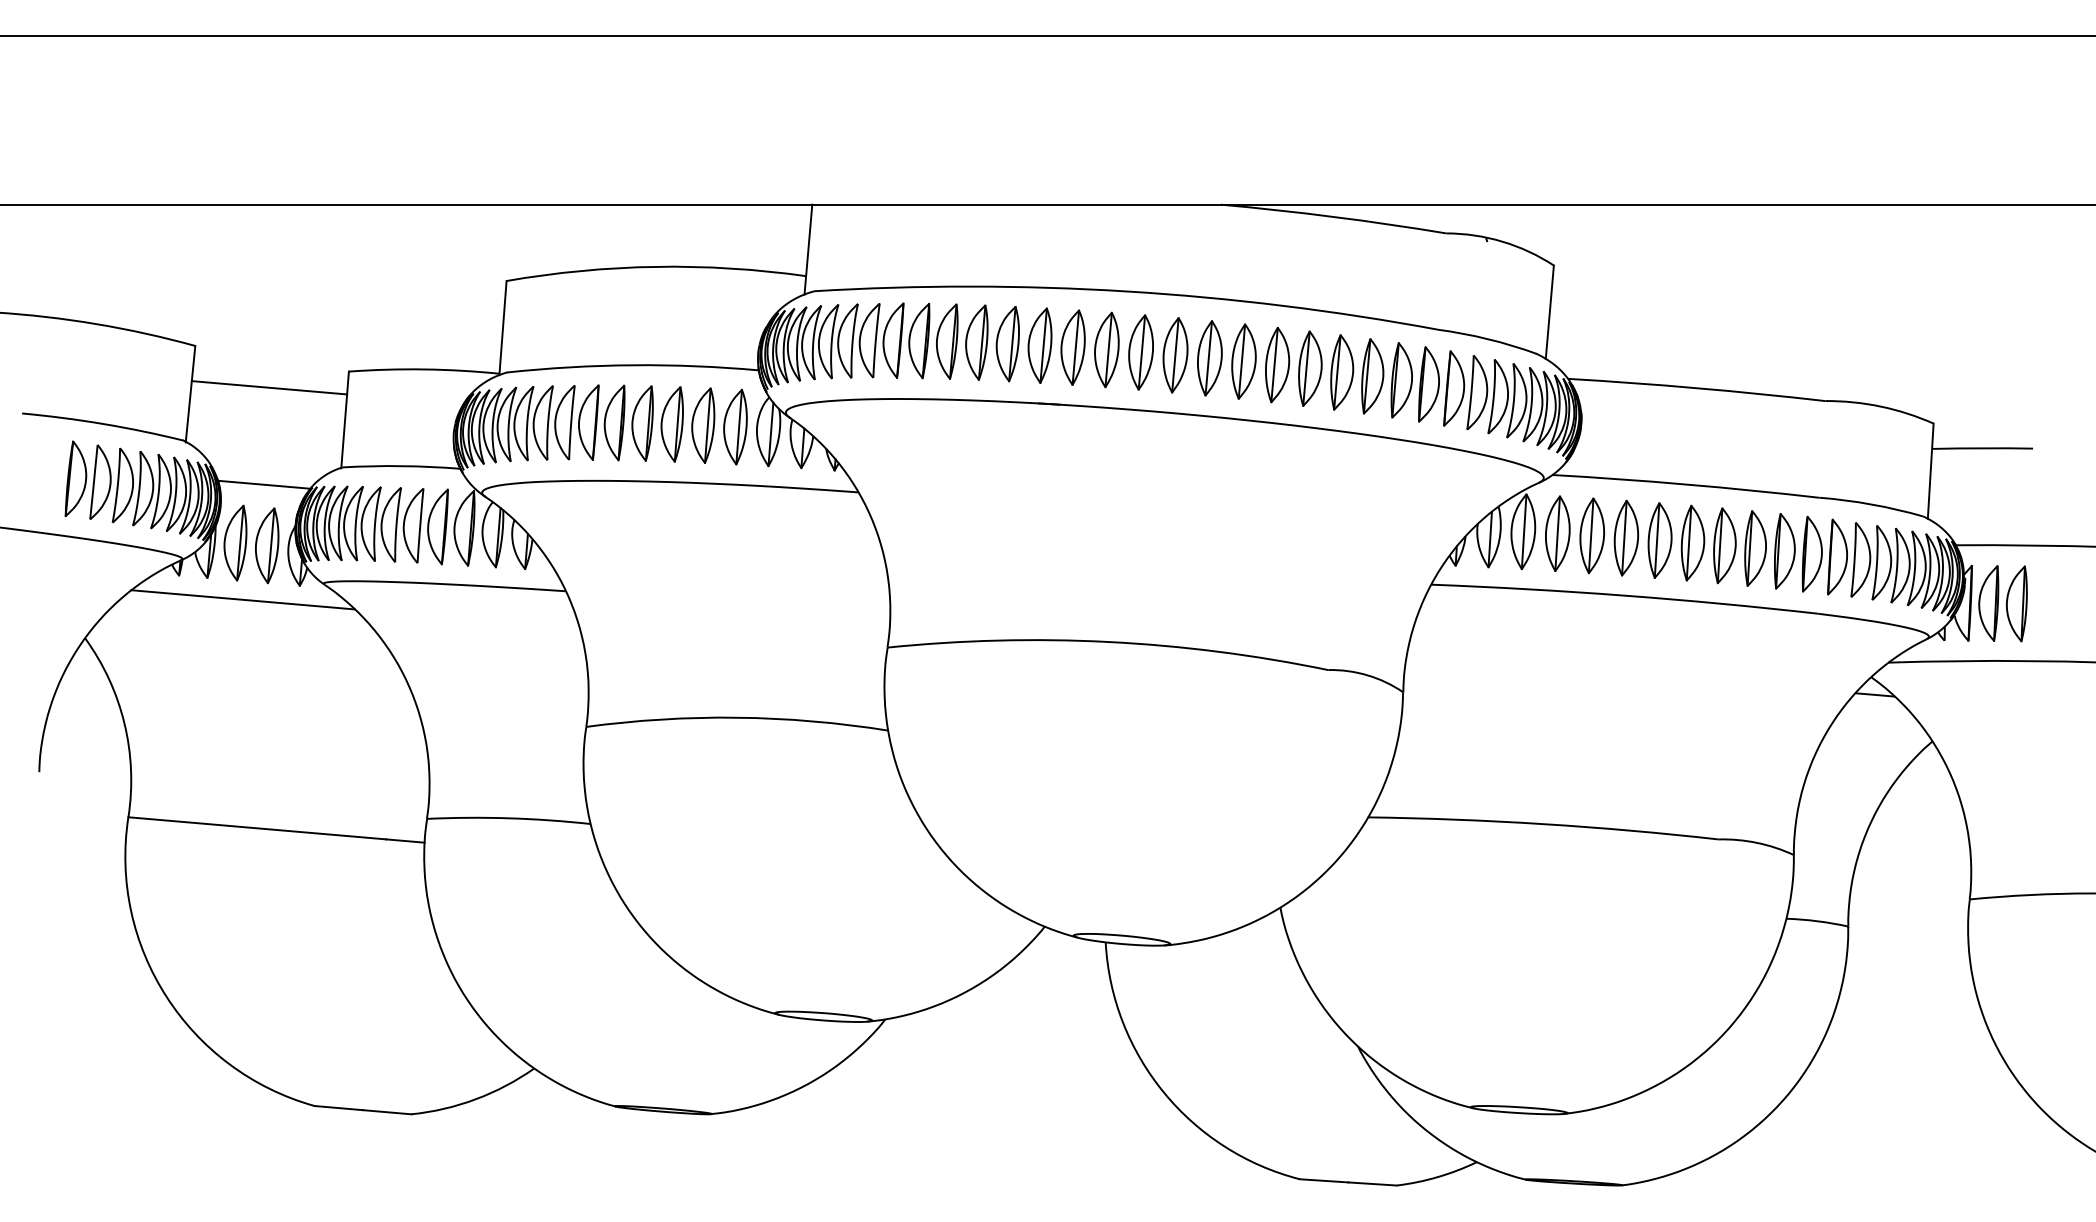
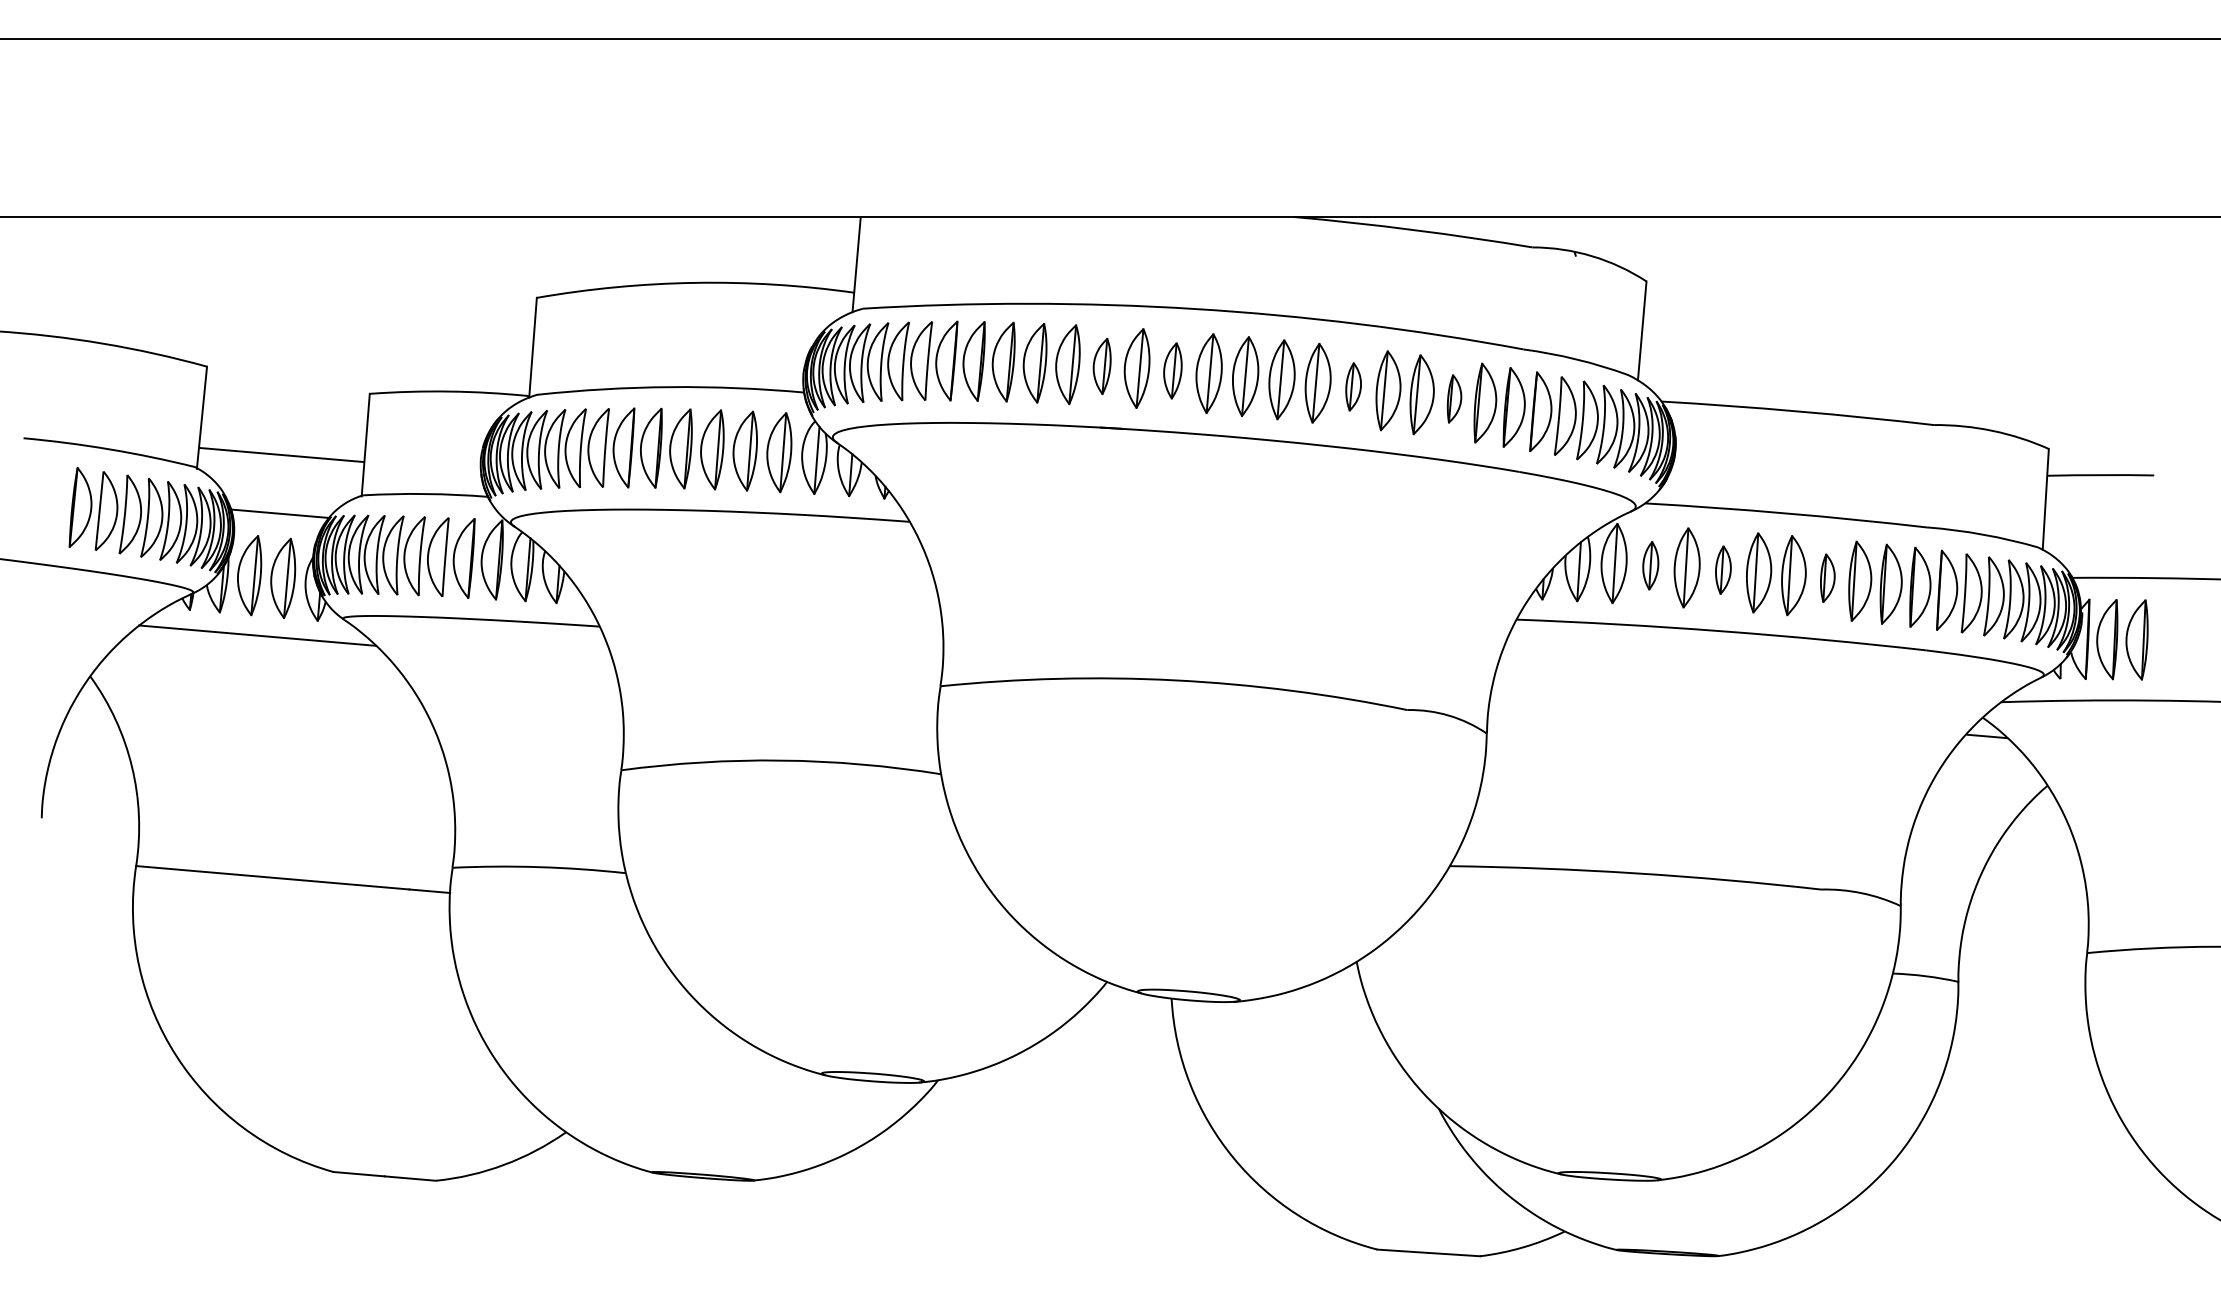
part: (1040, 345) -> (1102, 366), size x0.7
part: (1106, 349) -> (1172, 370), size x0.7
part: (1277, 364) -> (1353, 386), size x0.6
part: (1372, 375) -> (1454, 398), size x0.6
line: (269, 387) -> (281, 454), moved
part: (1557, 533) -> (1650, 565), size x0.6
part: (1626, 537) -> (1723, 569), size x0.6
part: (1724, 544) -> (1827, 577), size x0.6

